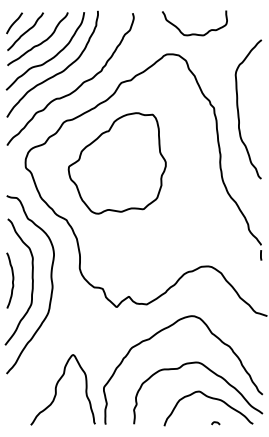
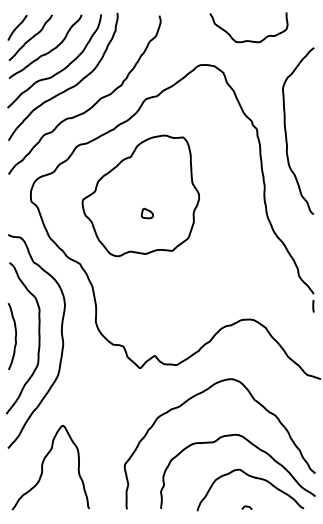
curve: (194, 33) -> (248, 40), moved
part: (121, 178) -> (146, 213), added
curve: (56, 387) -> (43, 464), moved
curve: (215, 423) -> (246, 507), moved

